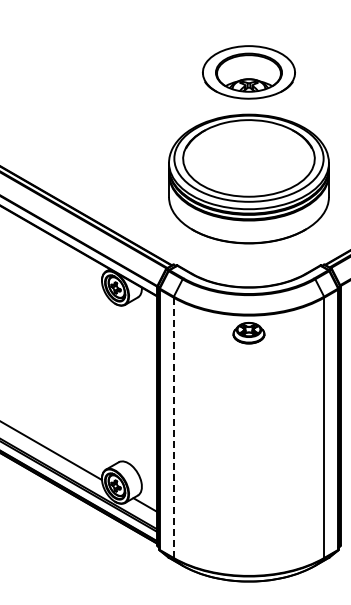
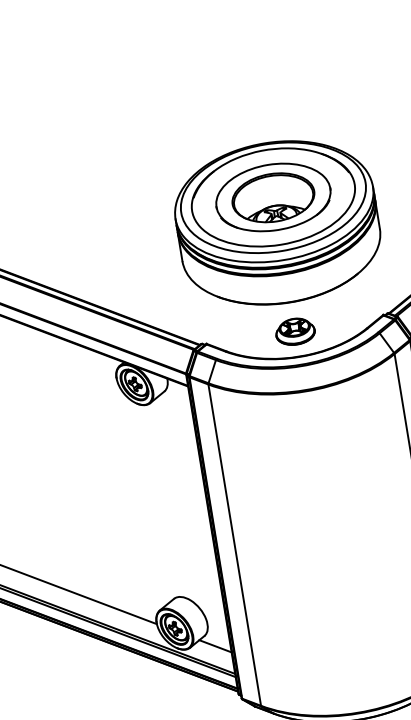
part: (248, 72) -> (272, 197), moved
part: (248, 333) -> (294, 332), moved
line: (173, 428) -> (234, 546), dashed -> solid

